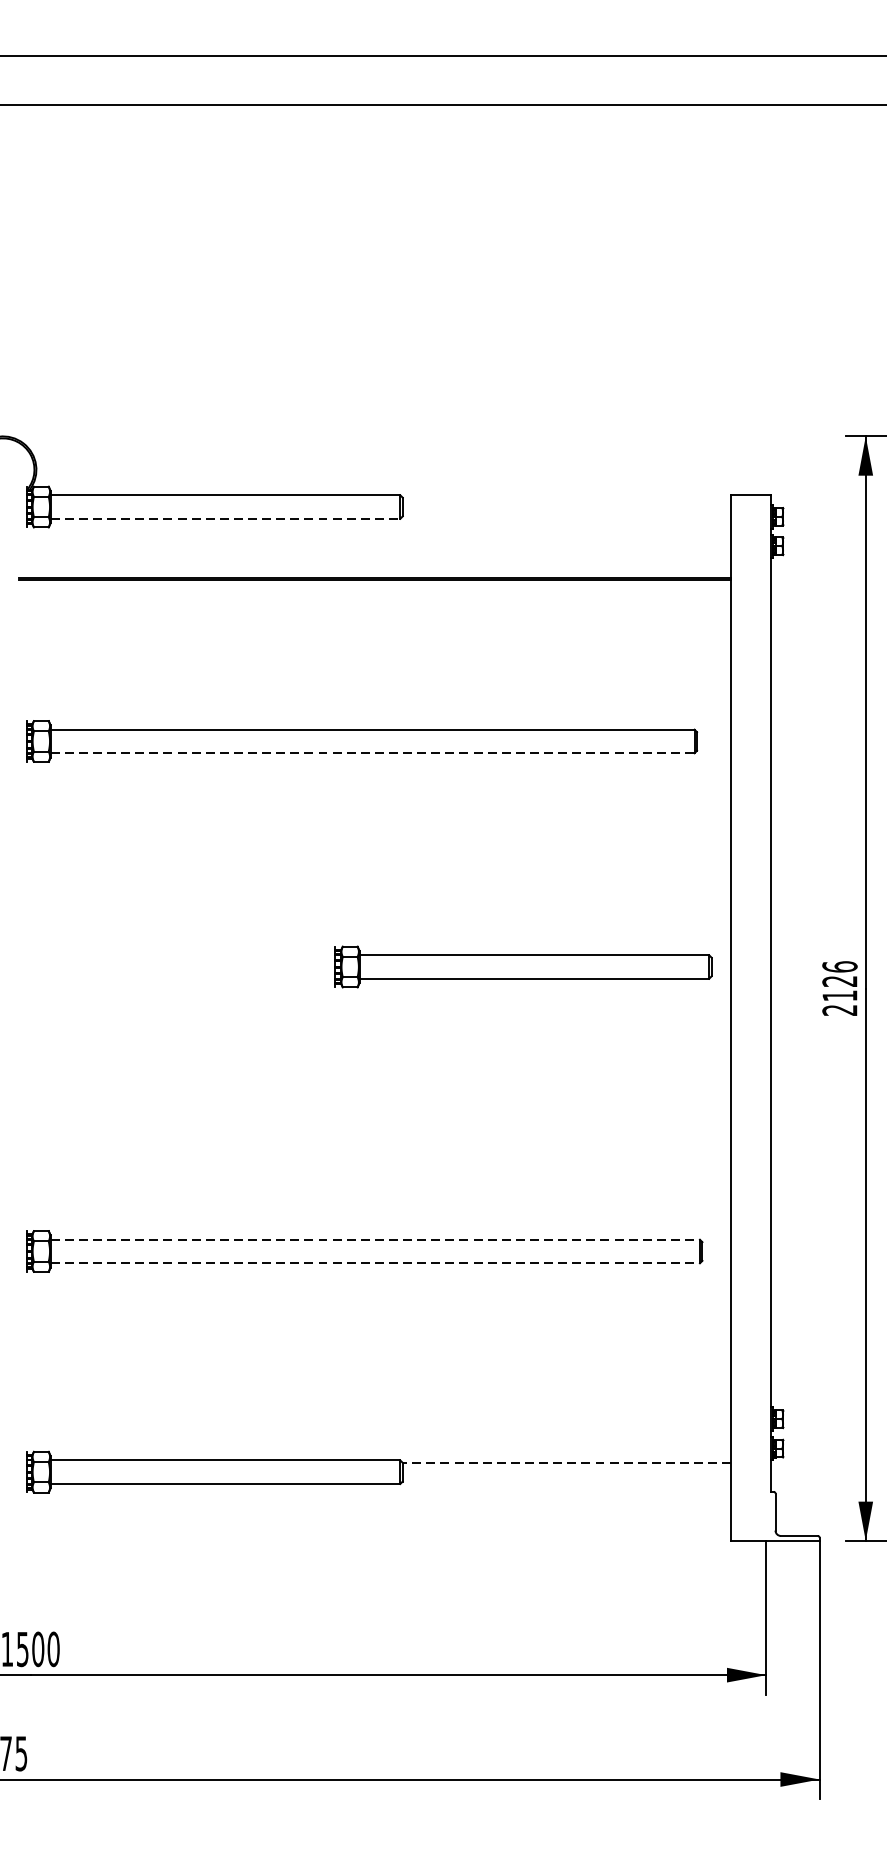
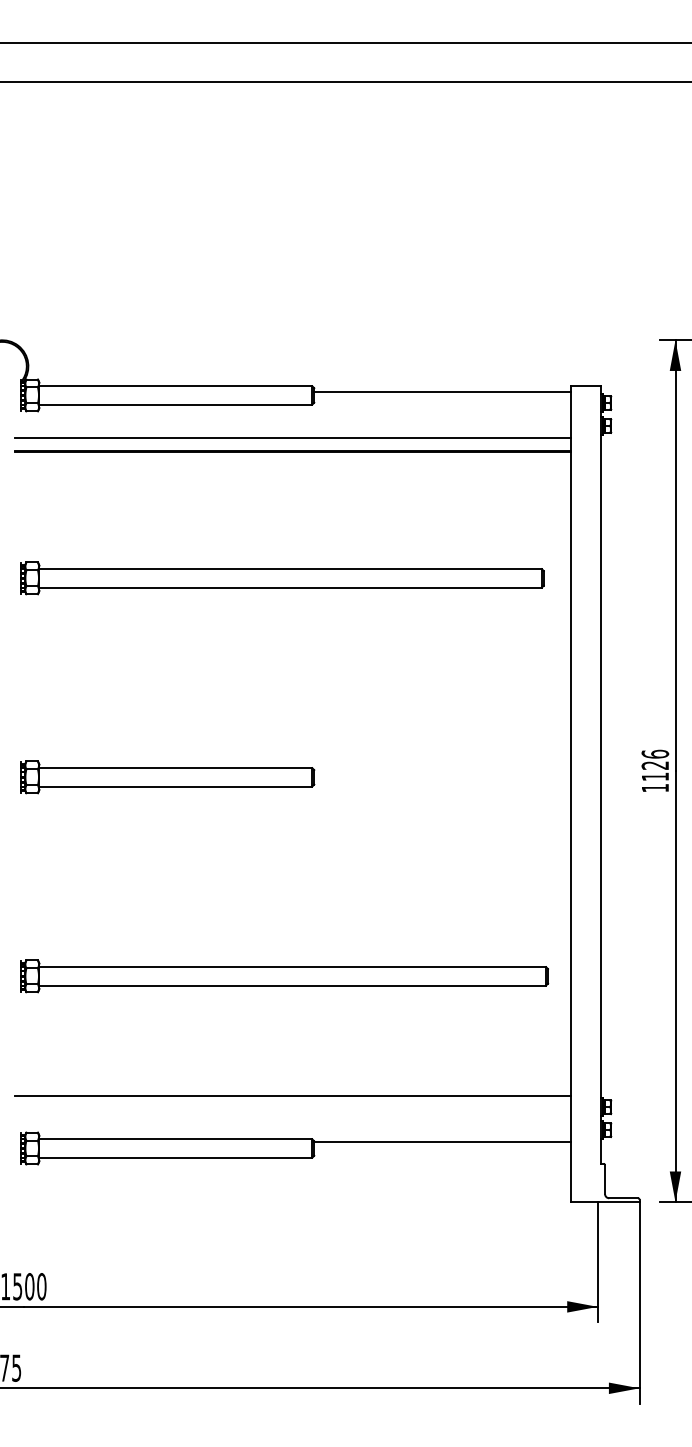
line: (567, 502) -> (442, 391), added
line: (226, 518) -> (176, 404), dashed -> solid
line: (374, 560) -> (292, 437), added
line: (373, 753) -> (291, 587), dashed -> solid
part: (523, 967) -> (167, 777), moved
text: (838, 1010) -> (654, 788), 2126 -> 1126
line: (376, 1240) -> (293, 967), dashed -> solid
line: (376, 1263) -> (293, 985), dashed -> solid
line: (374, 1404) -> (292, 1095), added
line: (565, 1463) -> (441, 1141), dashed -> solid

